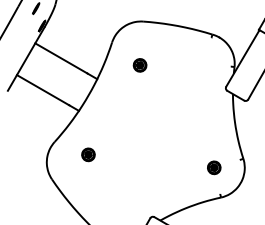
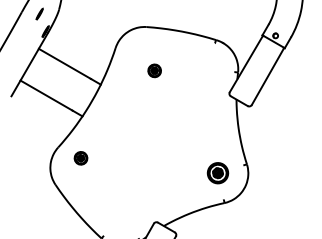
part: (139, 65) -> (154, 70), moved
part: (87, 155) -> (80, 158), moved
part: (213, 168) -> (217, 173), size x1.6

